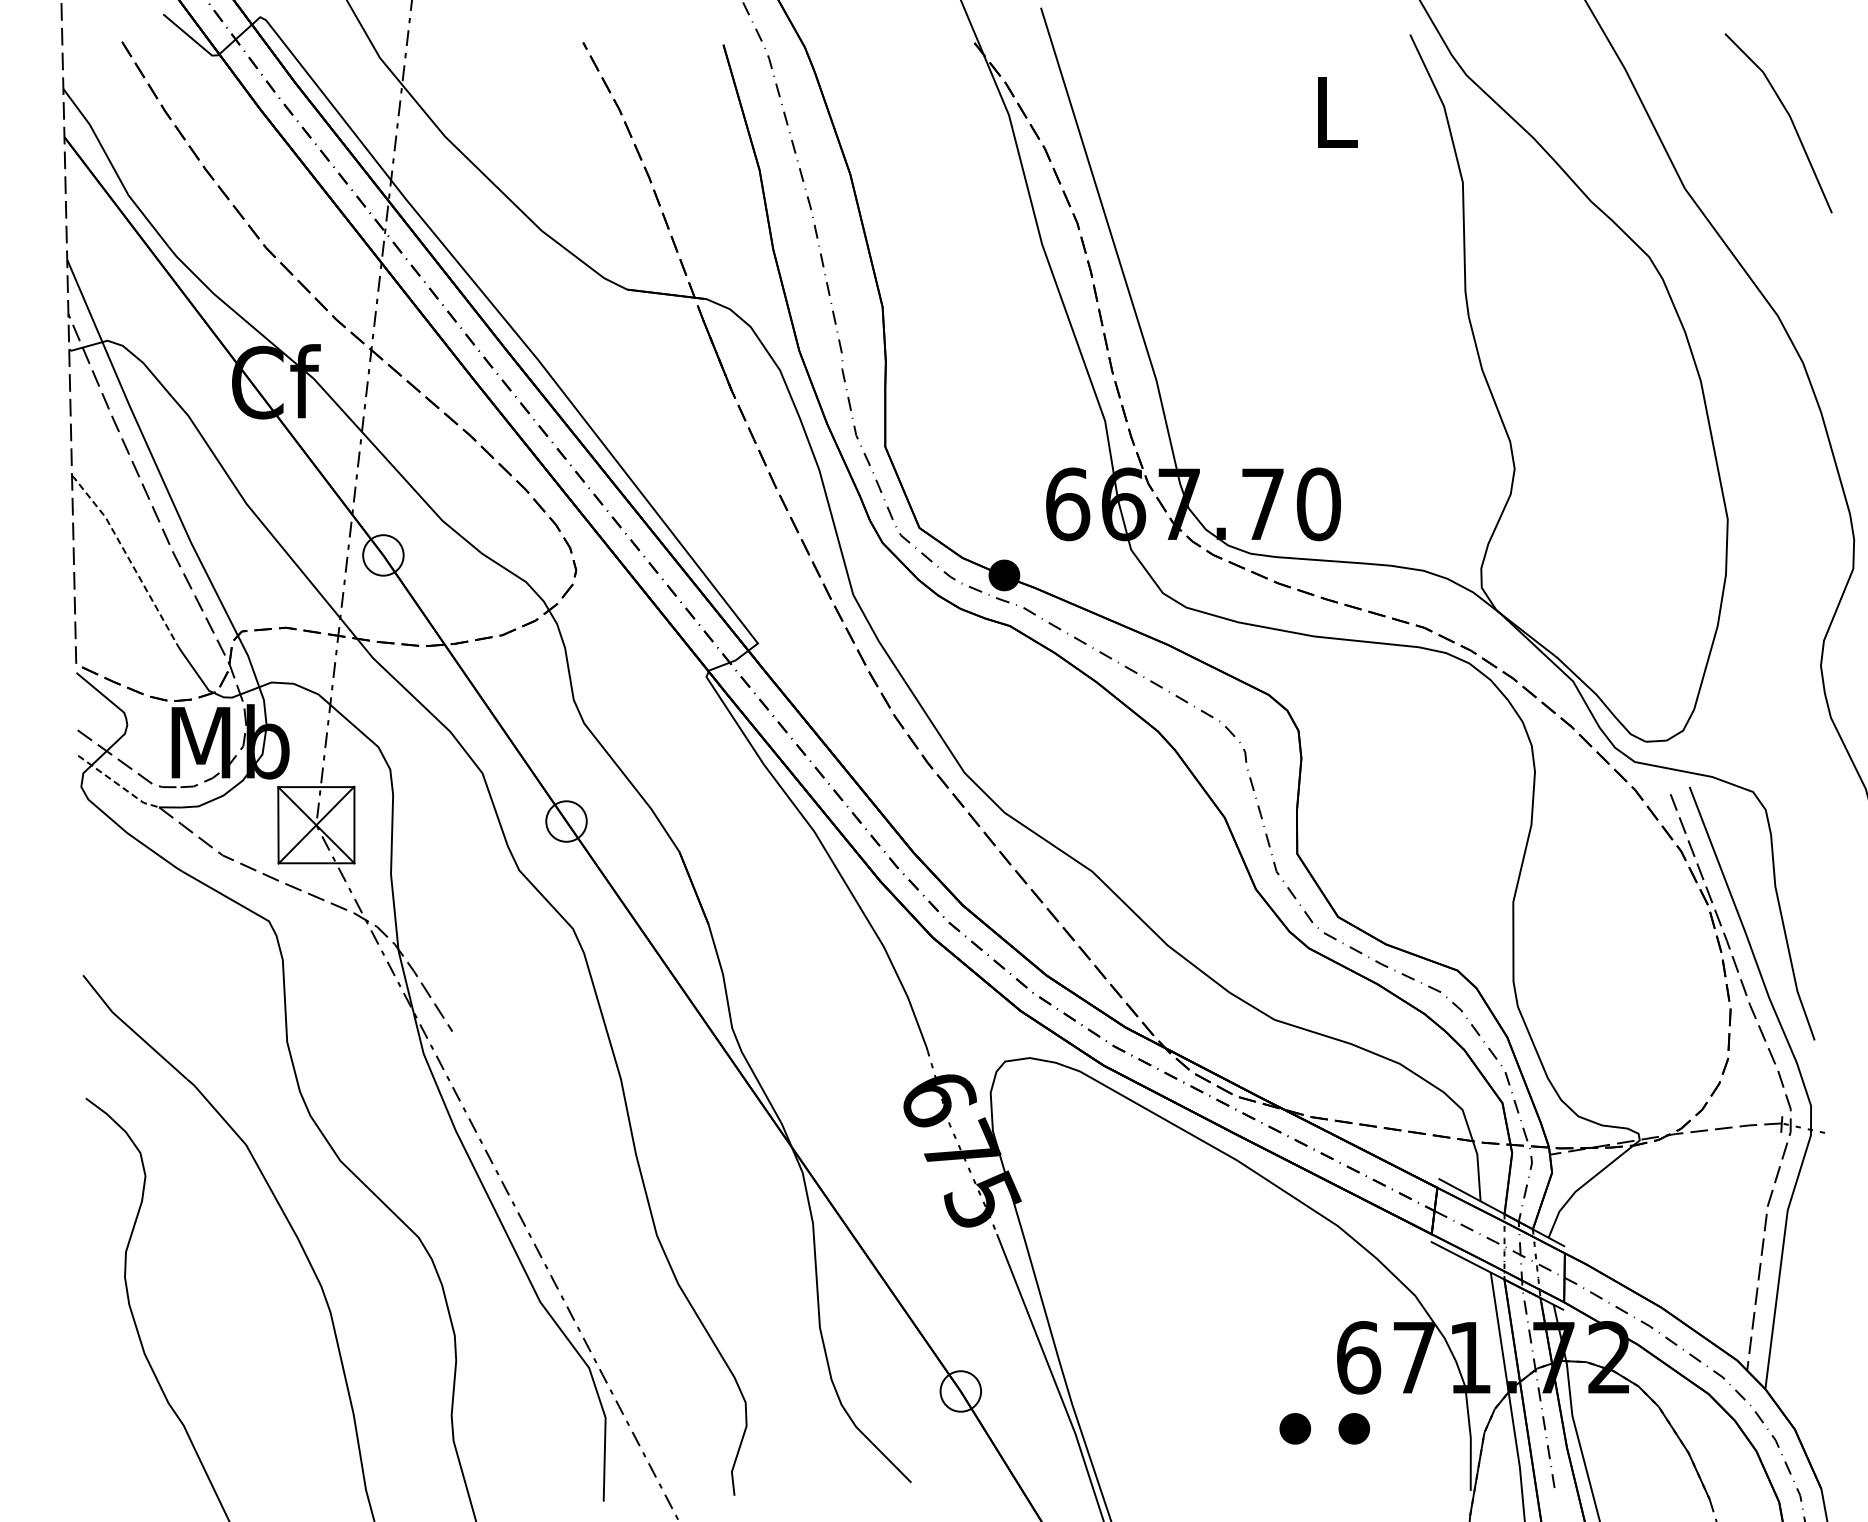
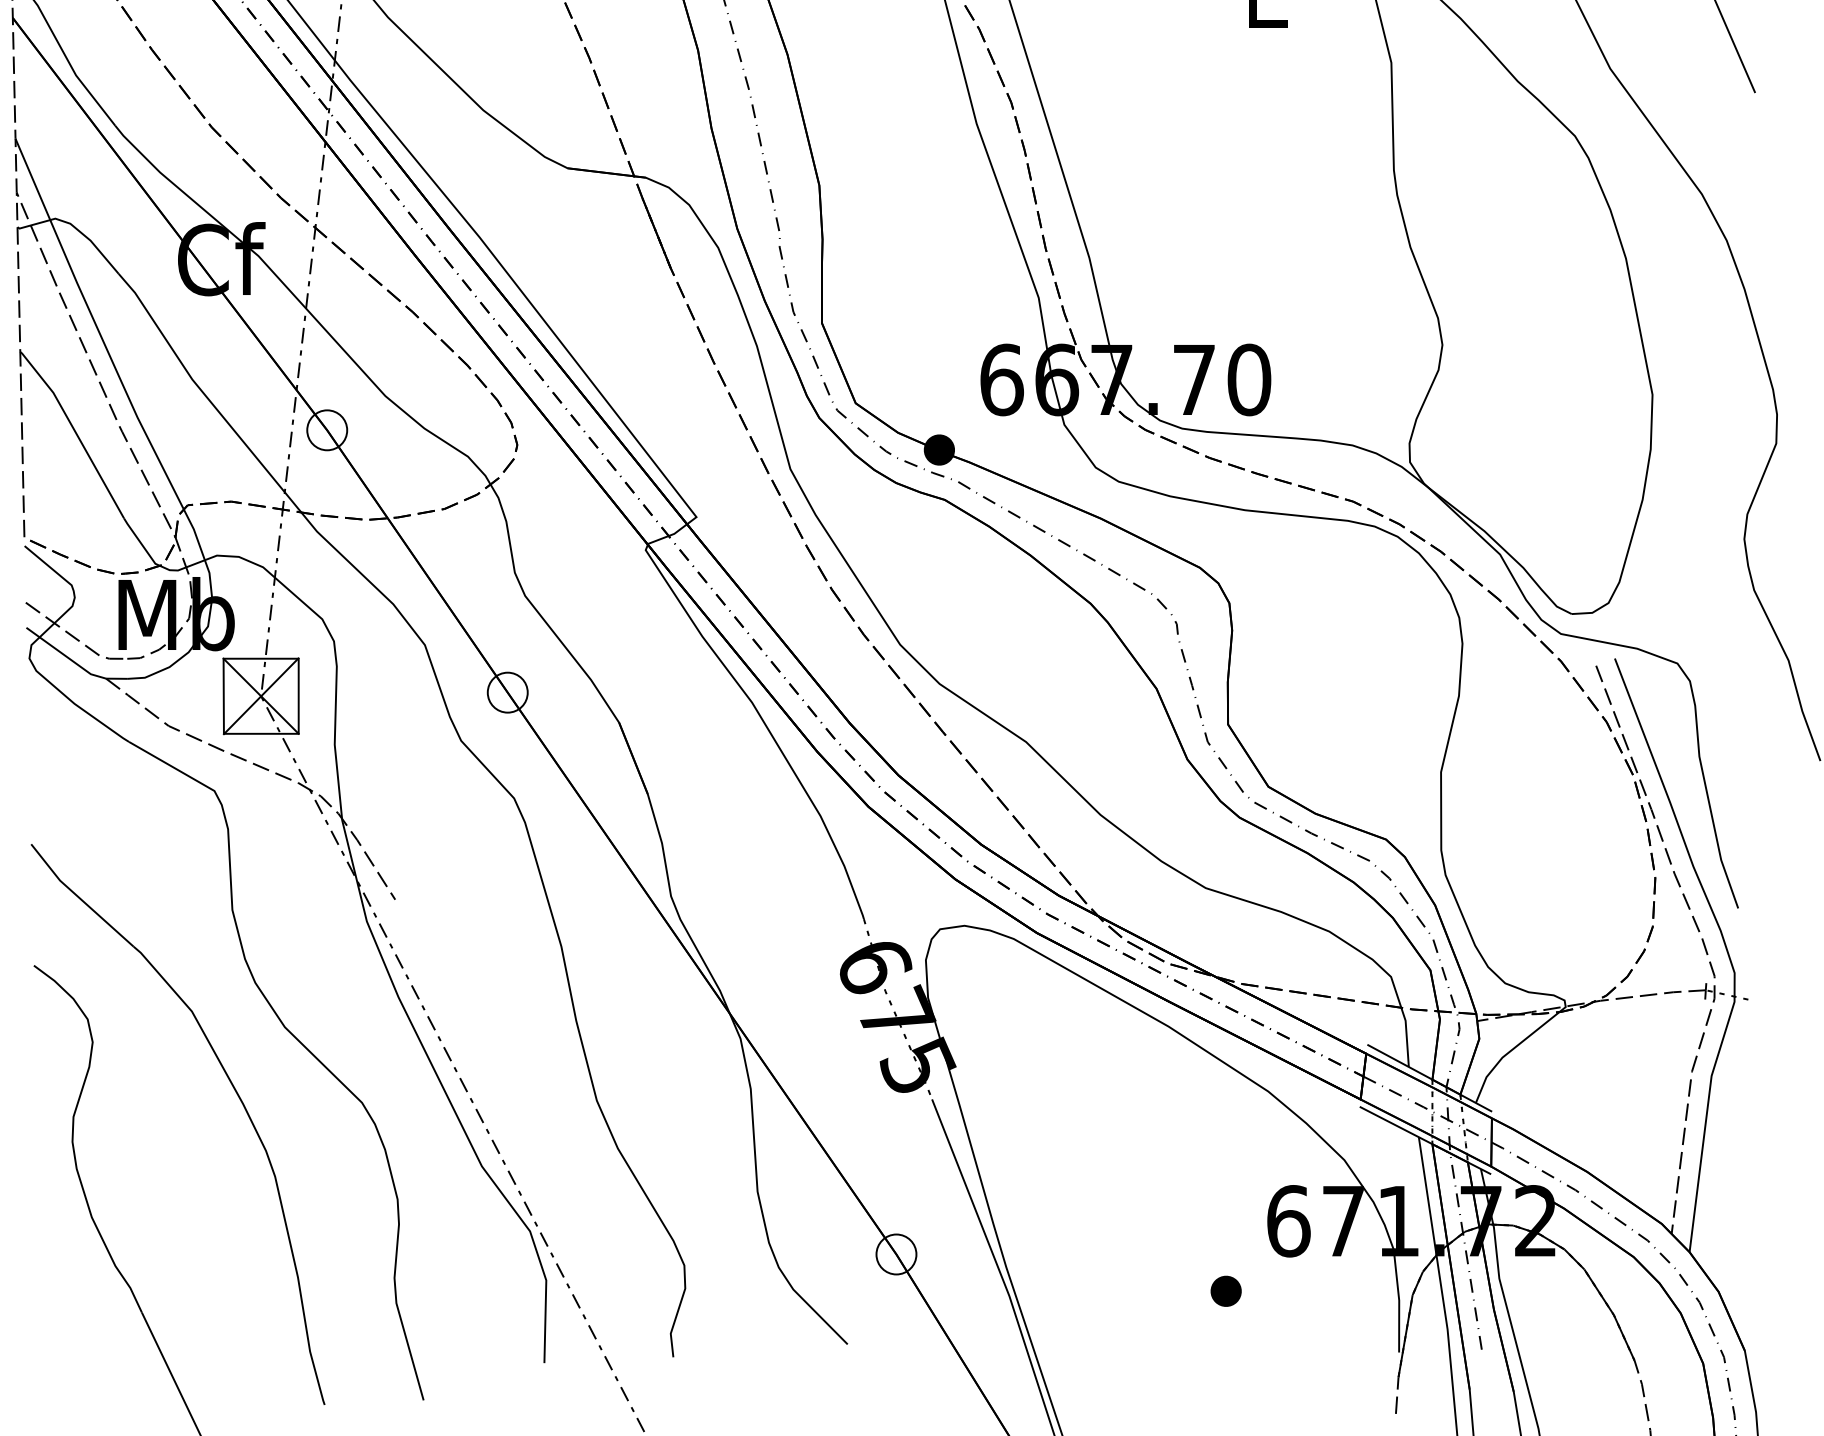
line: (128, 557) -> (75, 432), dashed -> solid
line: (118, 784) -> (66, 656), dashed -> solid
part: (1353, 1428) -> (1283, 1290), removed

